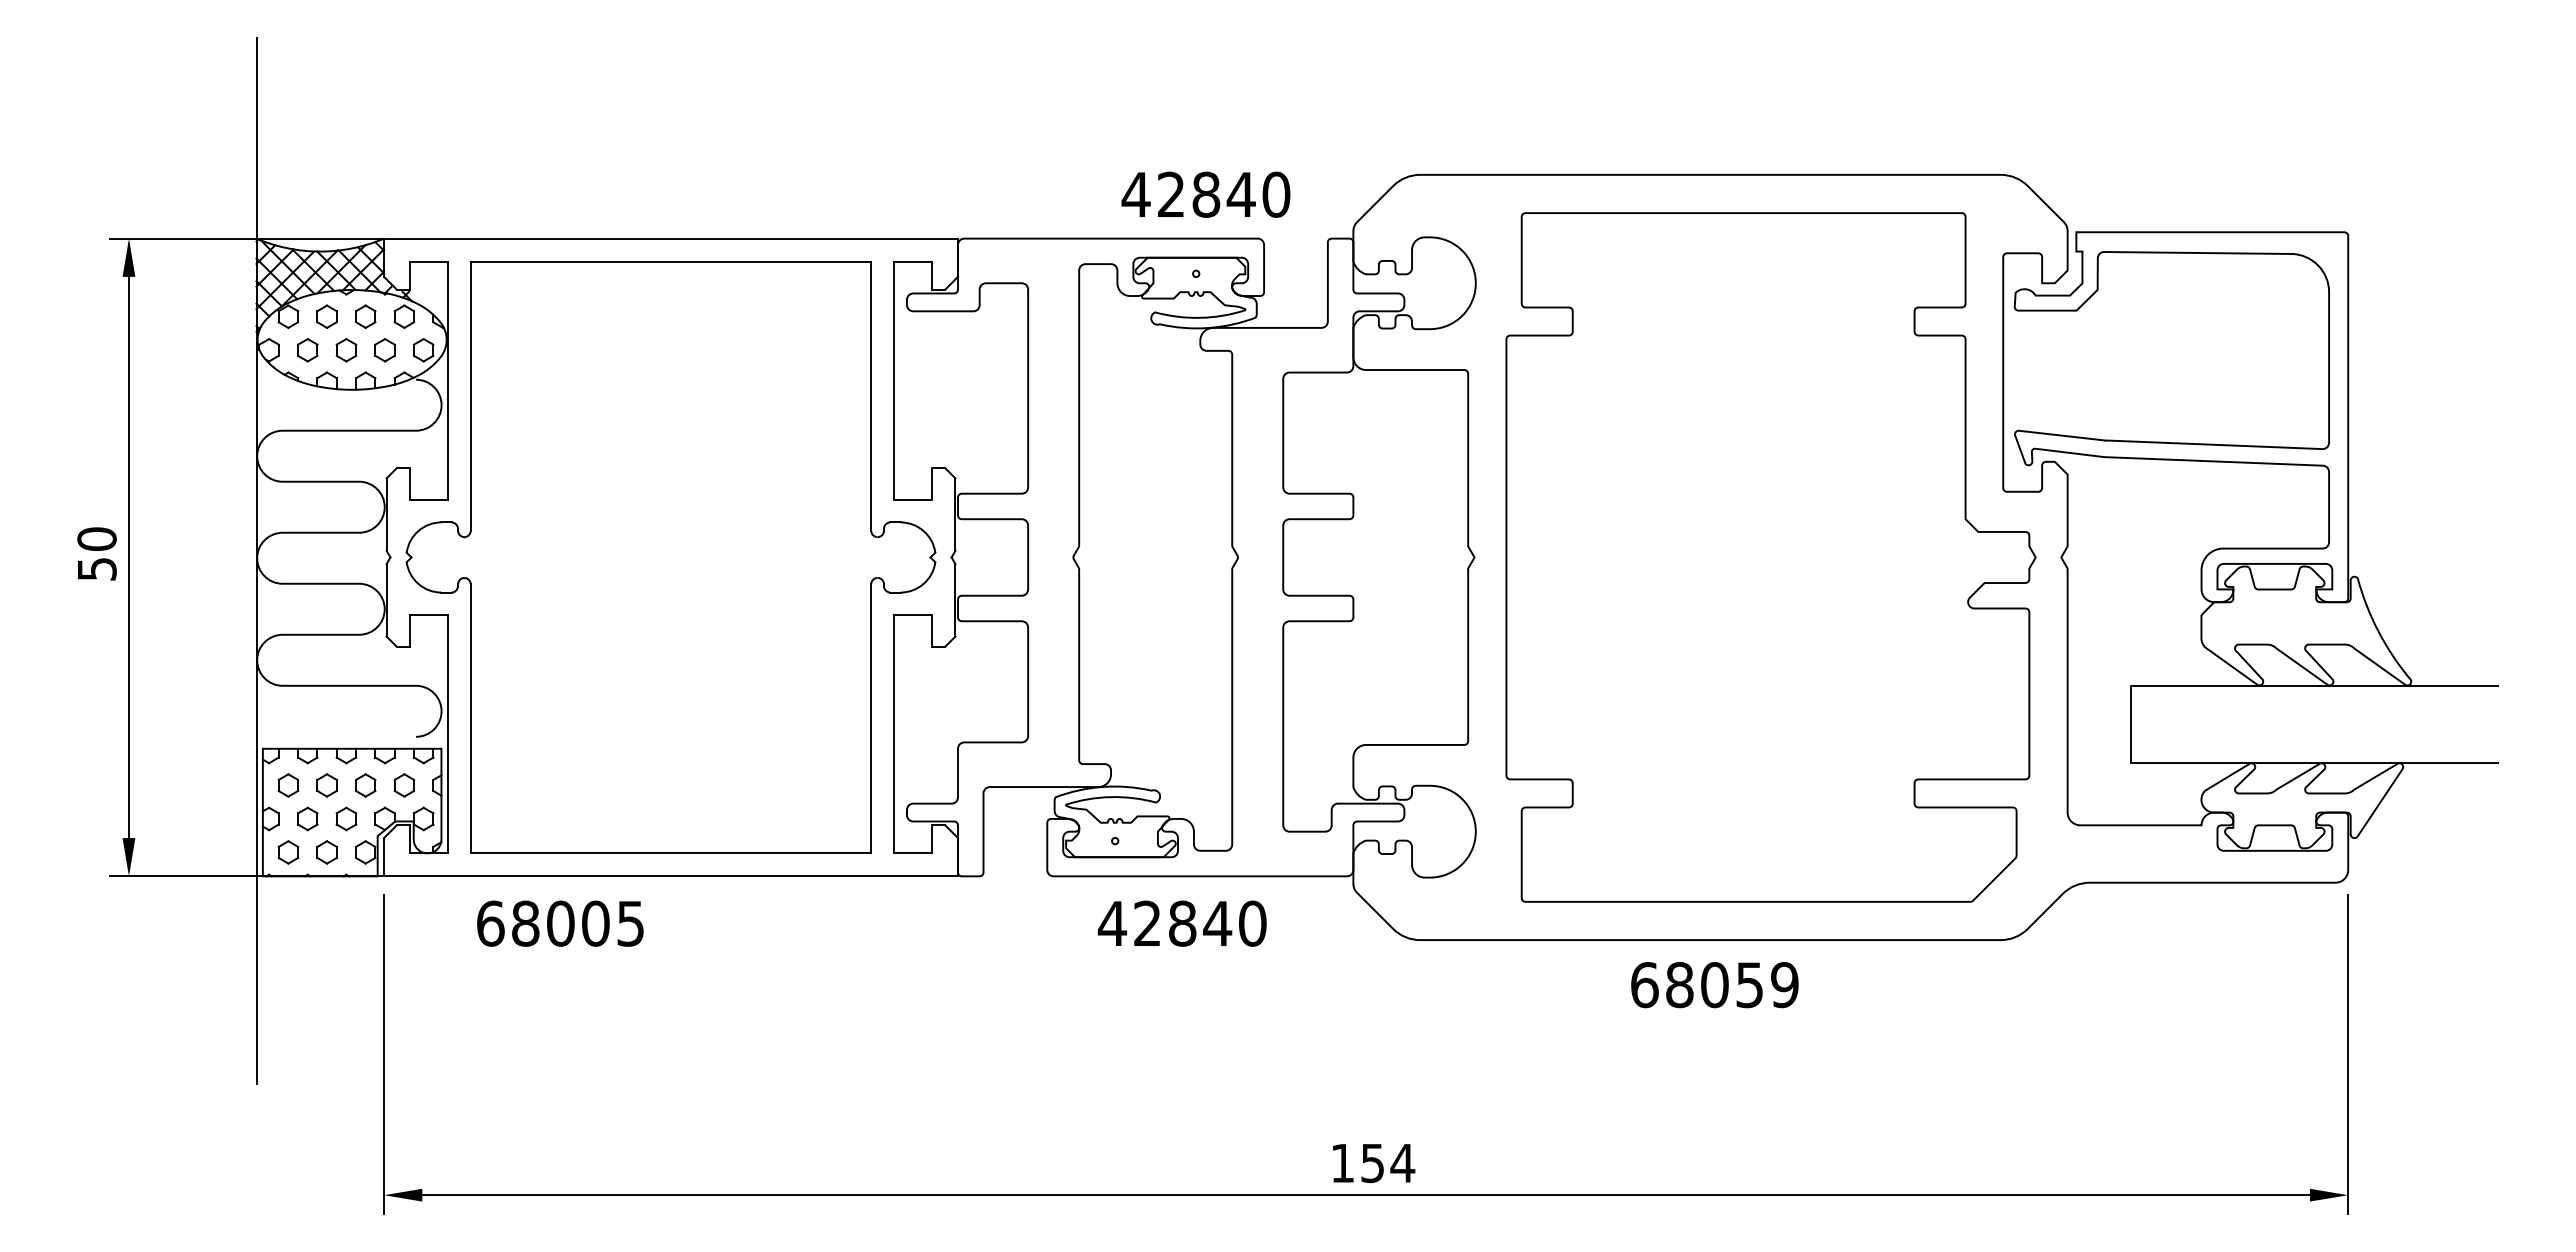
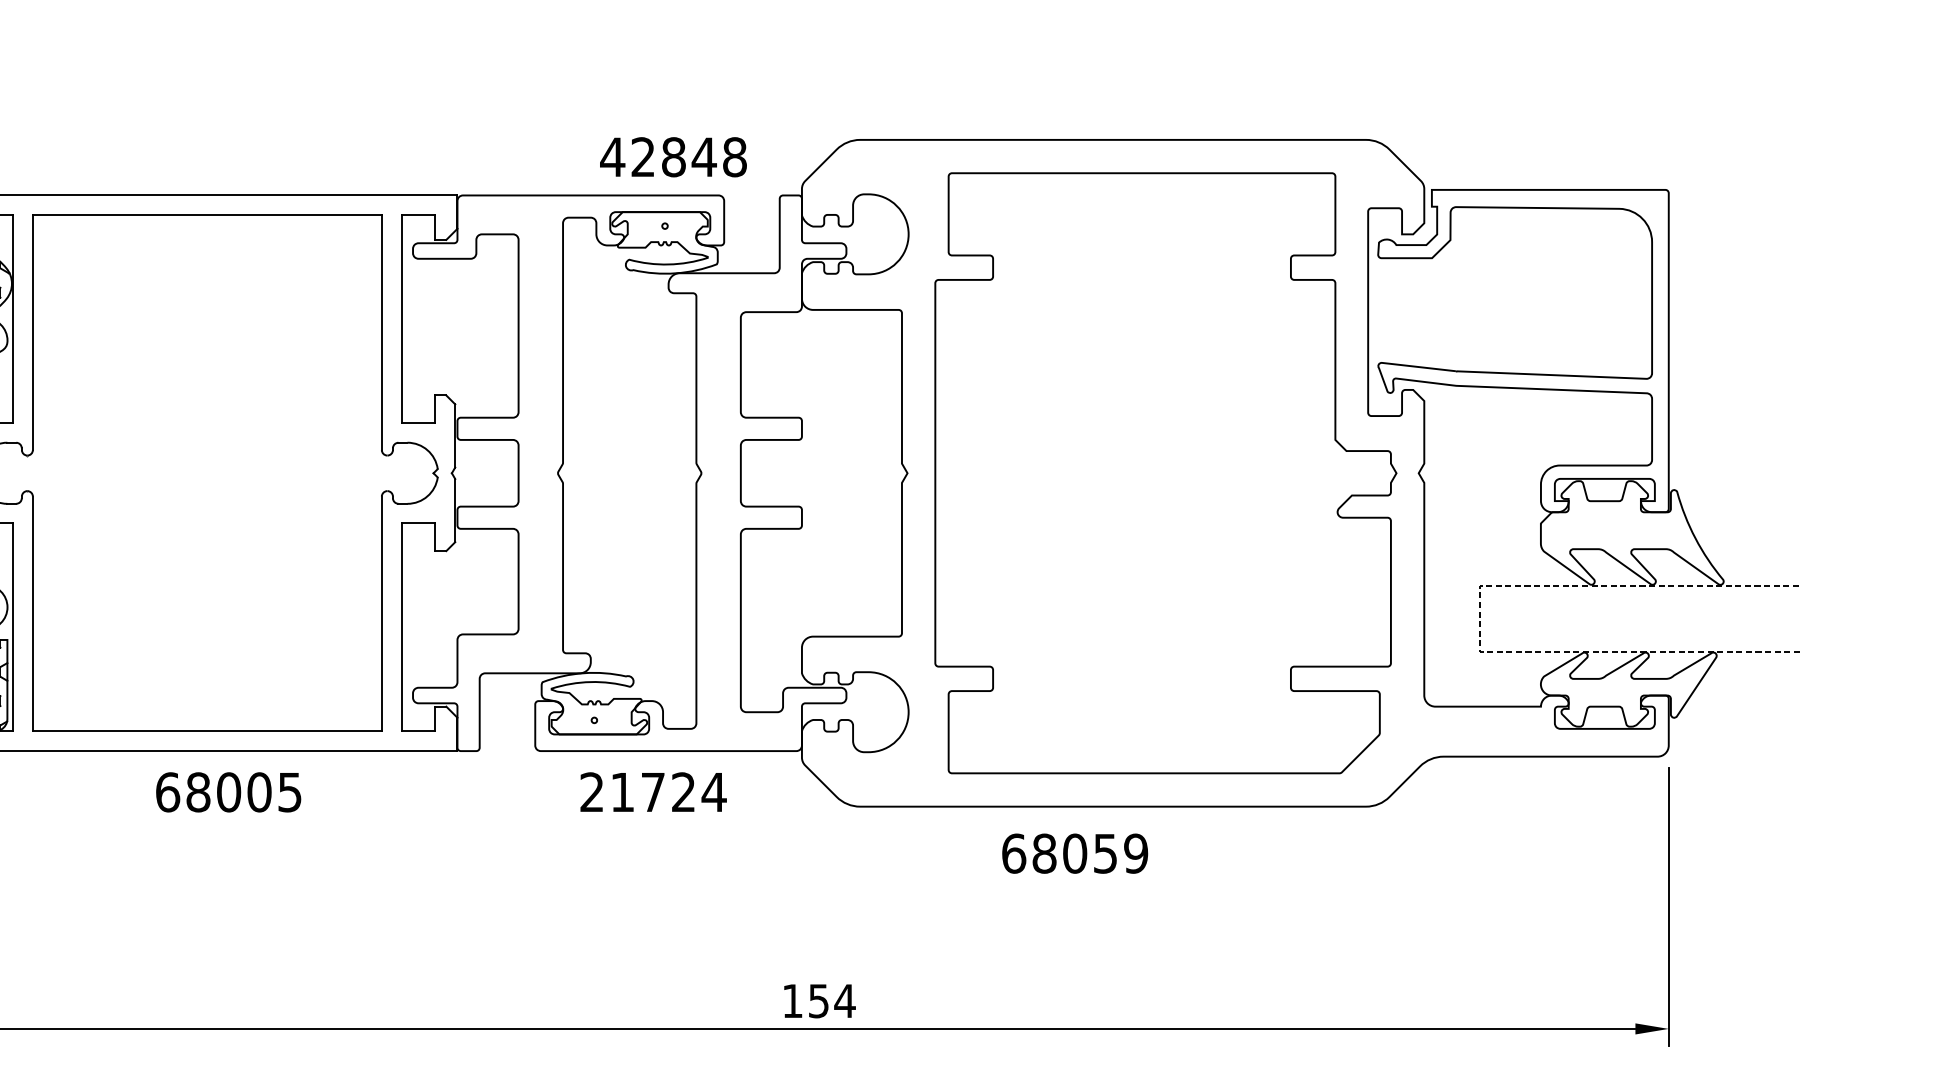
text: (1276, 194) -> (734, 157), 42840 -> 42848
line: (2131, 724) -> (1479, 618), solid -> dashed
text: (560, 923) -> (228, 792), moved
text: (1182, 923) -> (653, 792), 42840 -> 21724
text: (1714, 985) -> (1074, 854), moved

